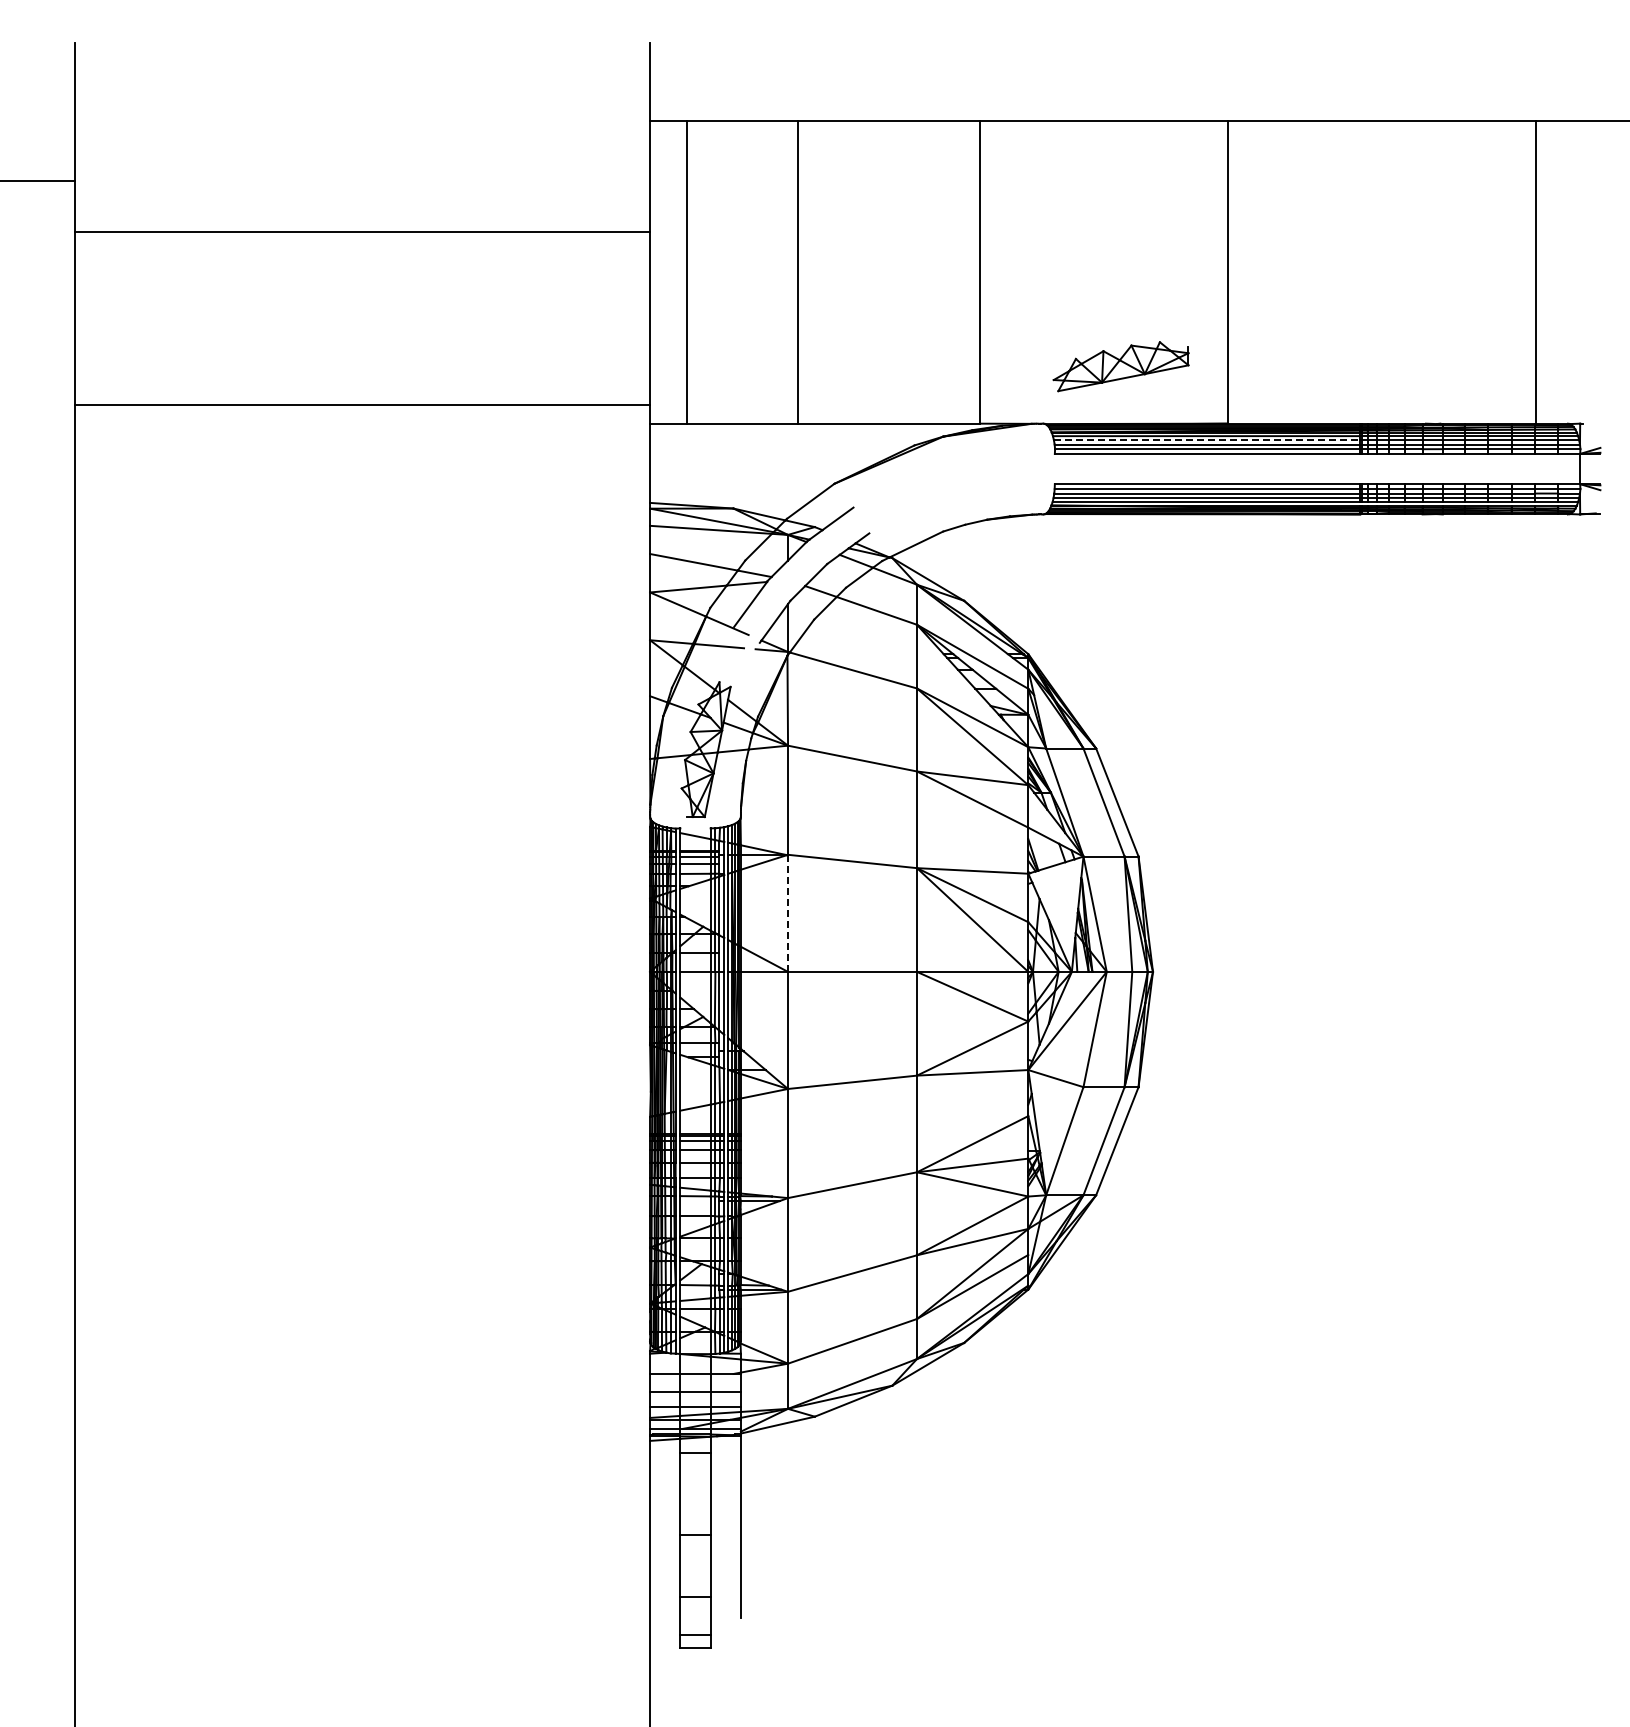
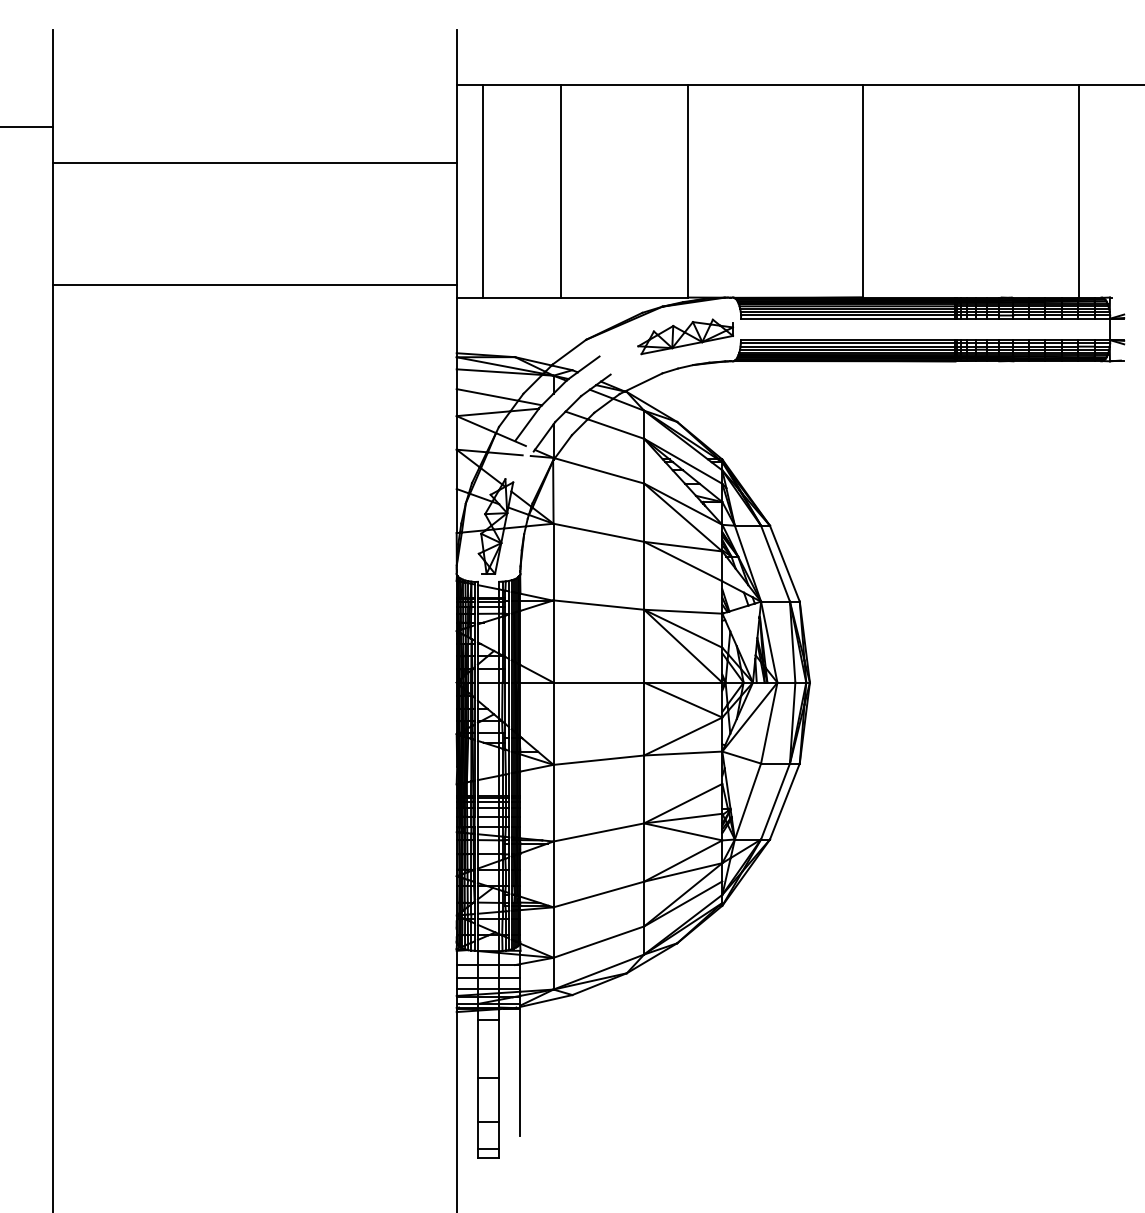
part: (1120, 366) -> (685, 336), moved
line: (1207, 440) -> (848, 309), dashed -> solid
line: (788, 913) -> (553, 641), dashed -> solid

